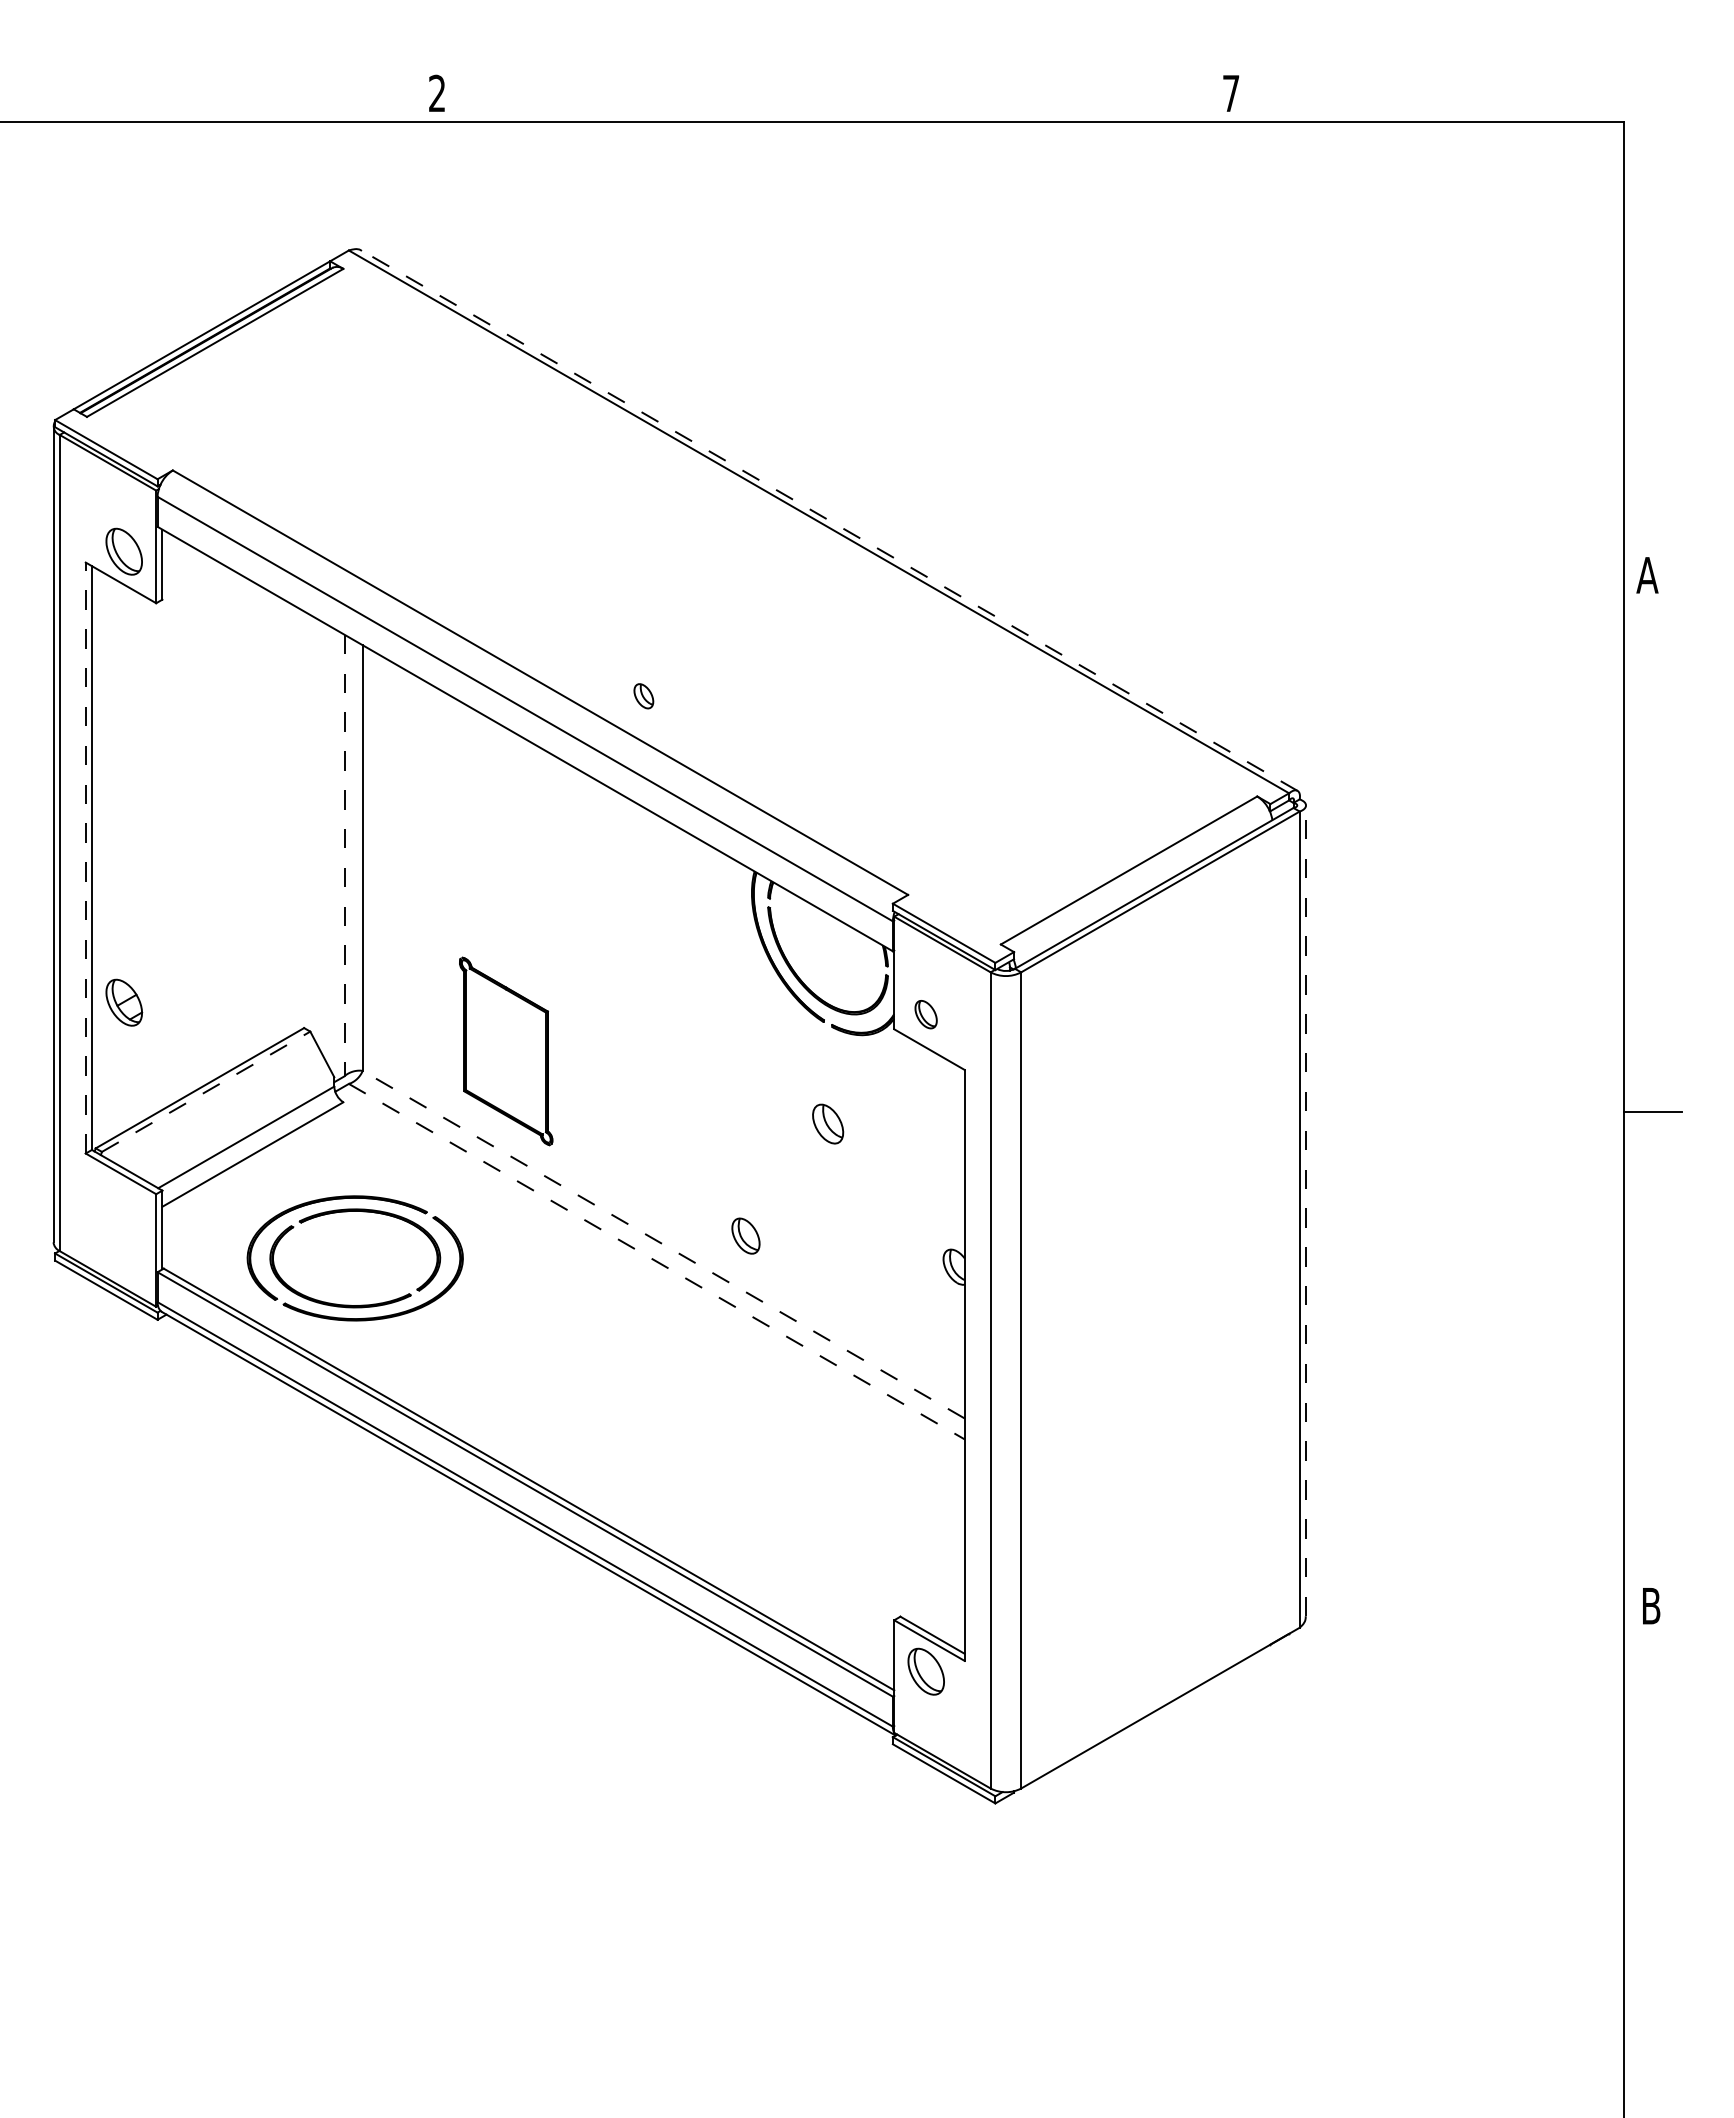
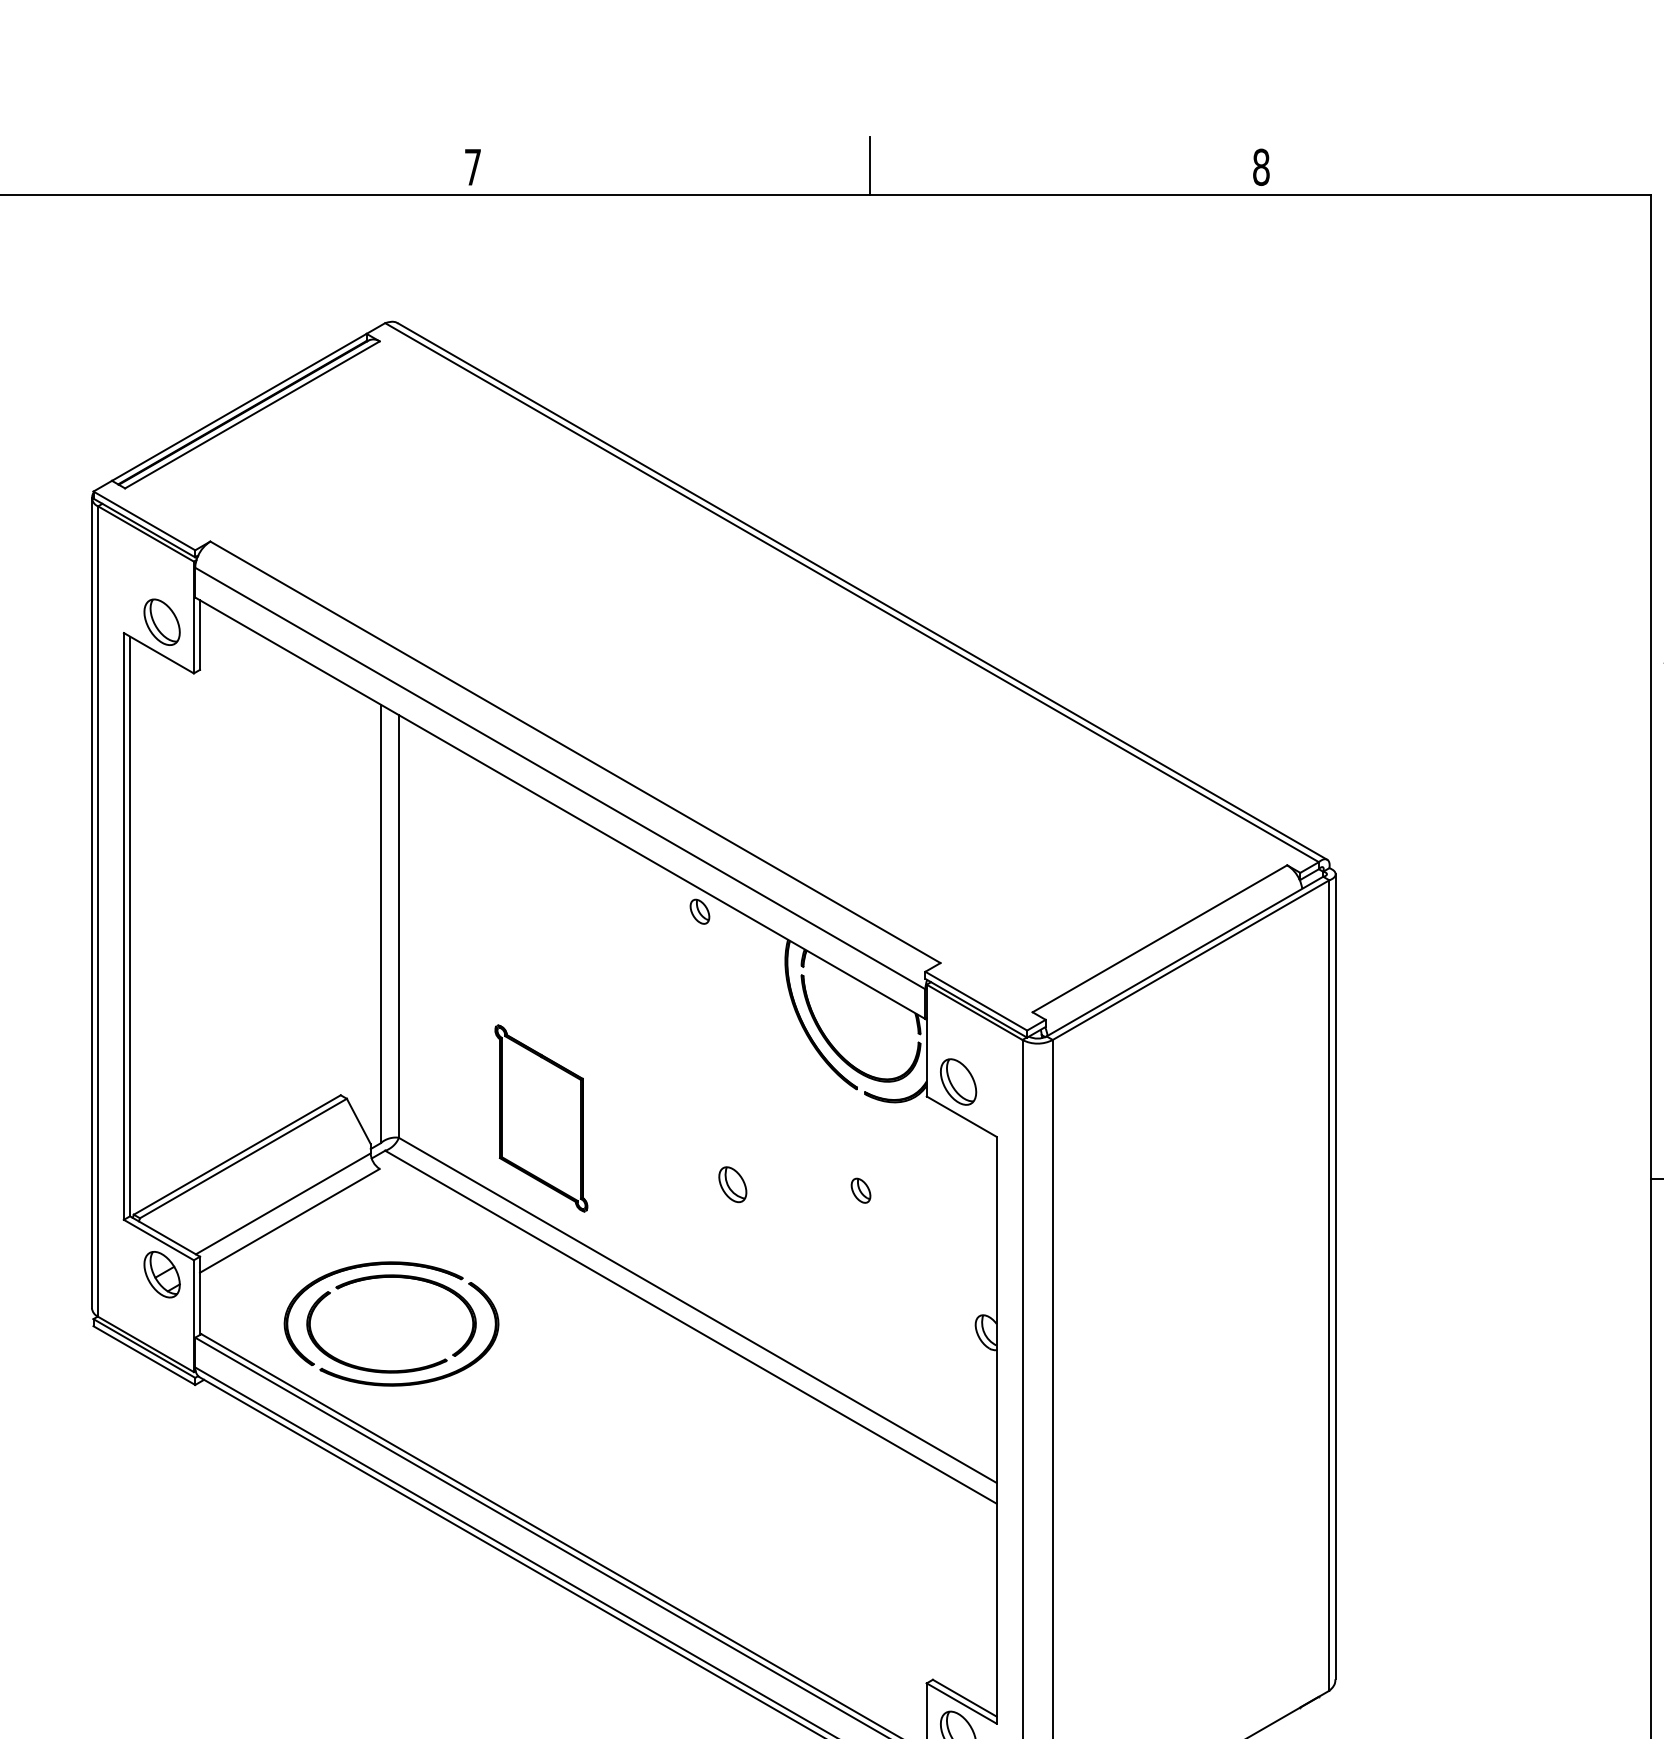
text: (437, 92) -> (473, 166), 2 -> 7
line: (837, 92) -> (870, 166), added
text: (1230, 93) -> (1260, 167), 7 -> 8
line: (829, 520) -> (862, 591), dashed -> solid
part: (643, 696) -> (699, 912), moved
line: (344, 855) -> (380, 923), dashed -> solid
line: (85, 857) -> (123, 925), dashed -> solid
part: (124, 1002) -> (162, 1274), moved
part: (925, 1014) -> (957, 1081), size x1.67
line: (206, 1091) -> (243, 1158), dashed -> solid
part: (827, 1124) -> (860, 1191), size x0.62
line: (1306, 1210) -> (1336, 1276), dashed -> solid
part: (745, 1235) -> (732, 1184), moved
line: (663, 1244) -> (697, 1310), dashed -> solid
line: (656, 1261) -> (690, 1327), dashed -> solid

